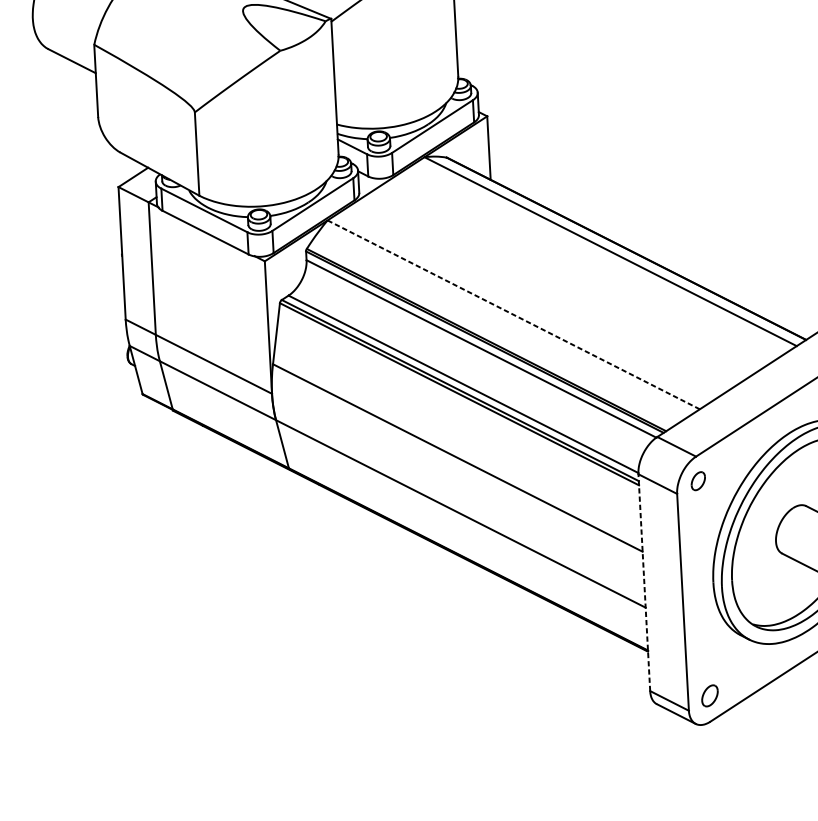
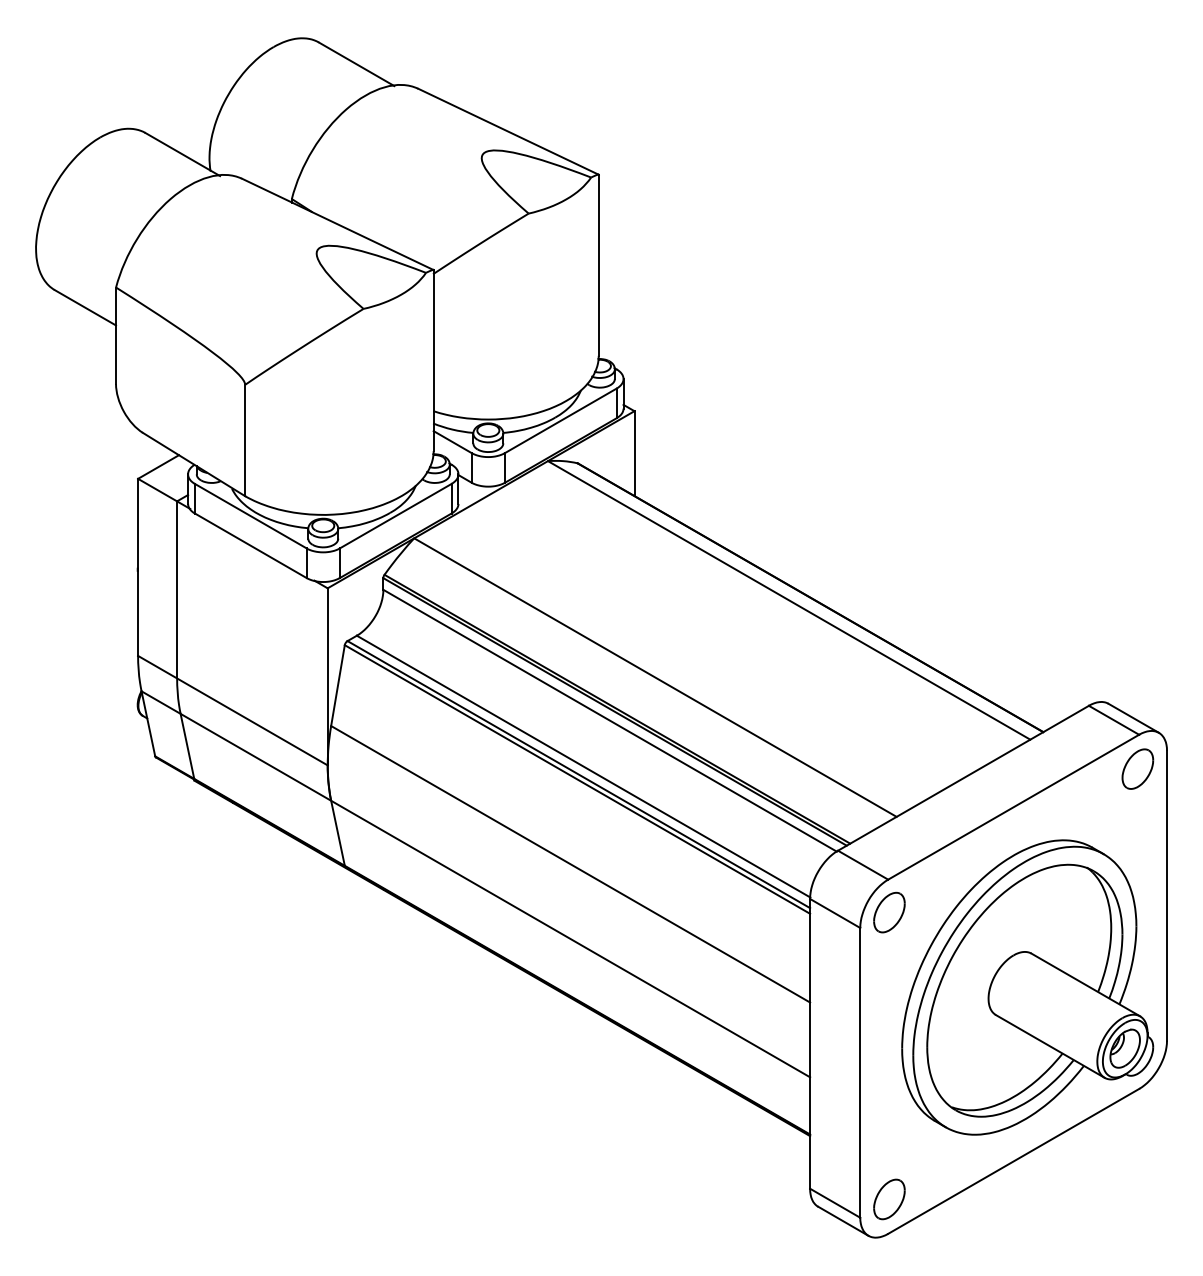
line: (513, 314) -> (655, 677), dashed -> solid
part: (698, 481) -> (889, 912), size x1.67
line: (644, 582) -> (810, 1043), dashed -> solid
part: (710, 695) -> (889, 1199), size x1.43

